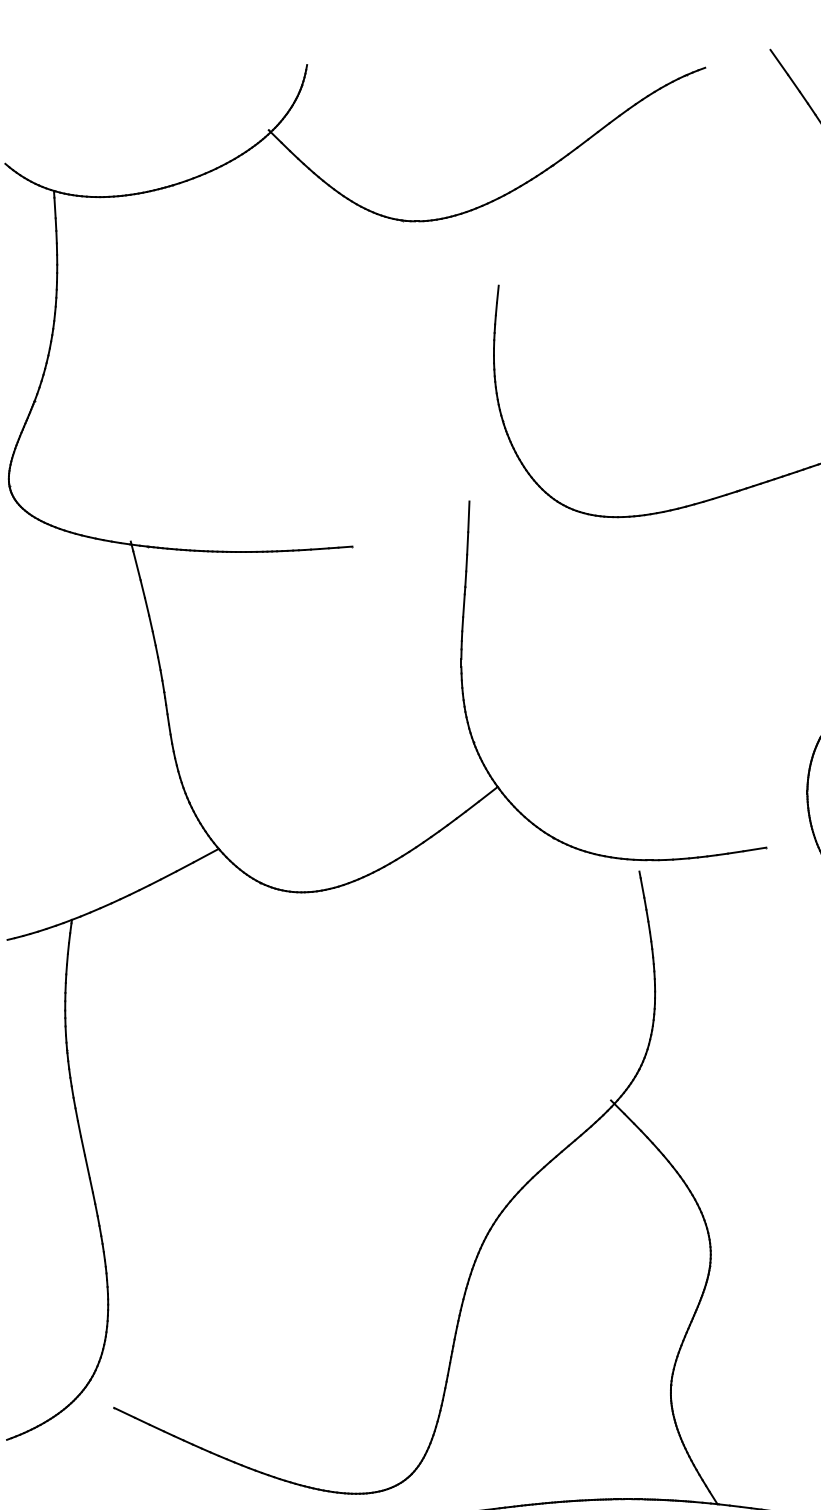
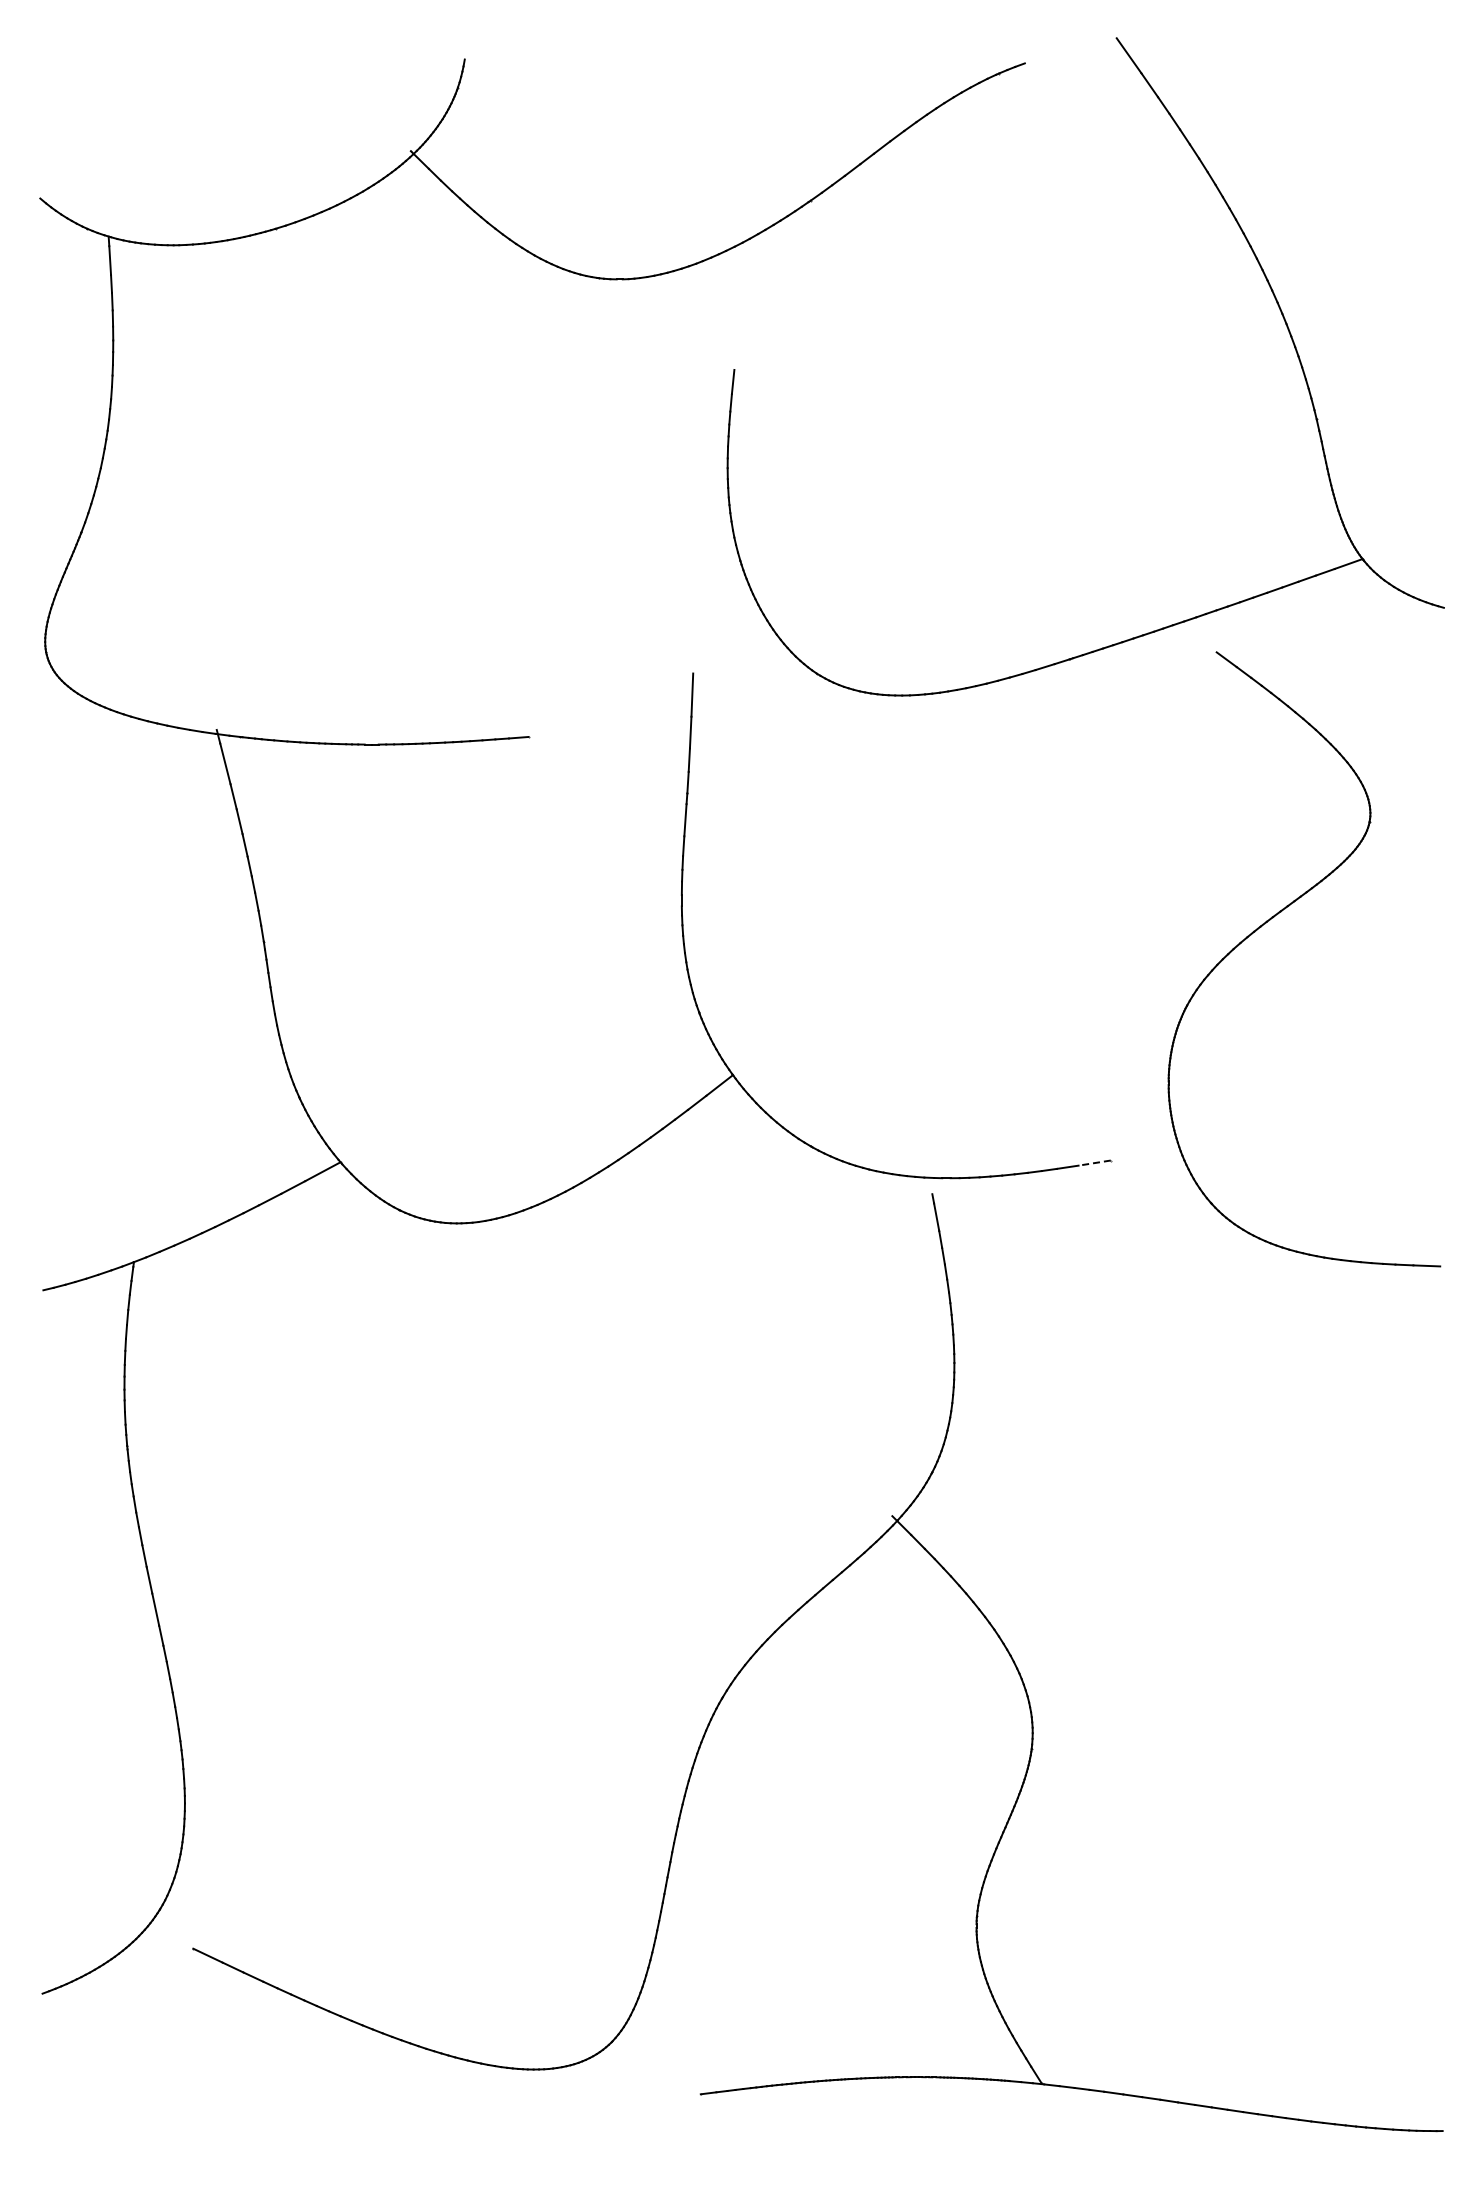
line: (754, 849) -> (1094, 1163), solid -> dashed

